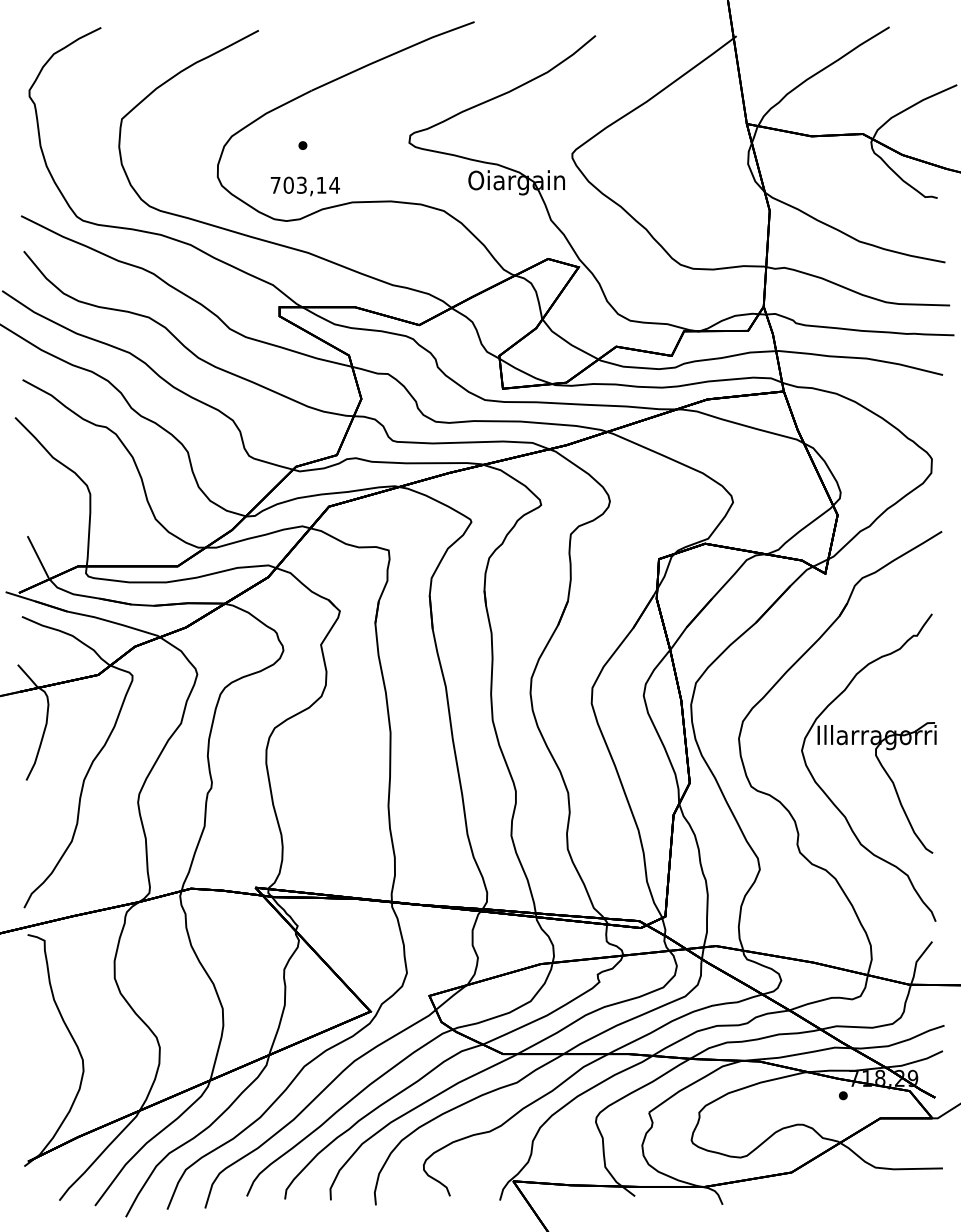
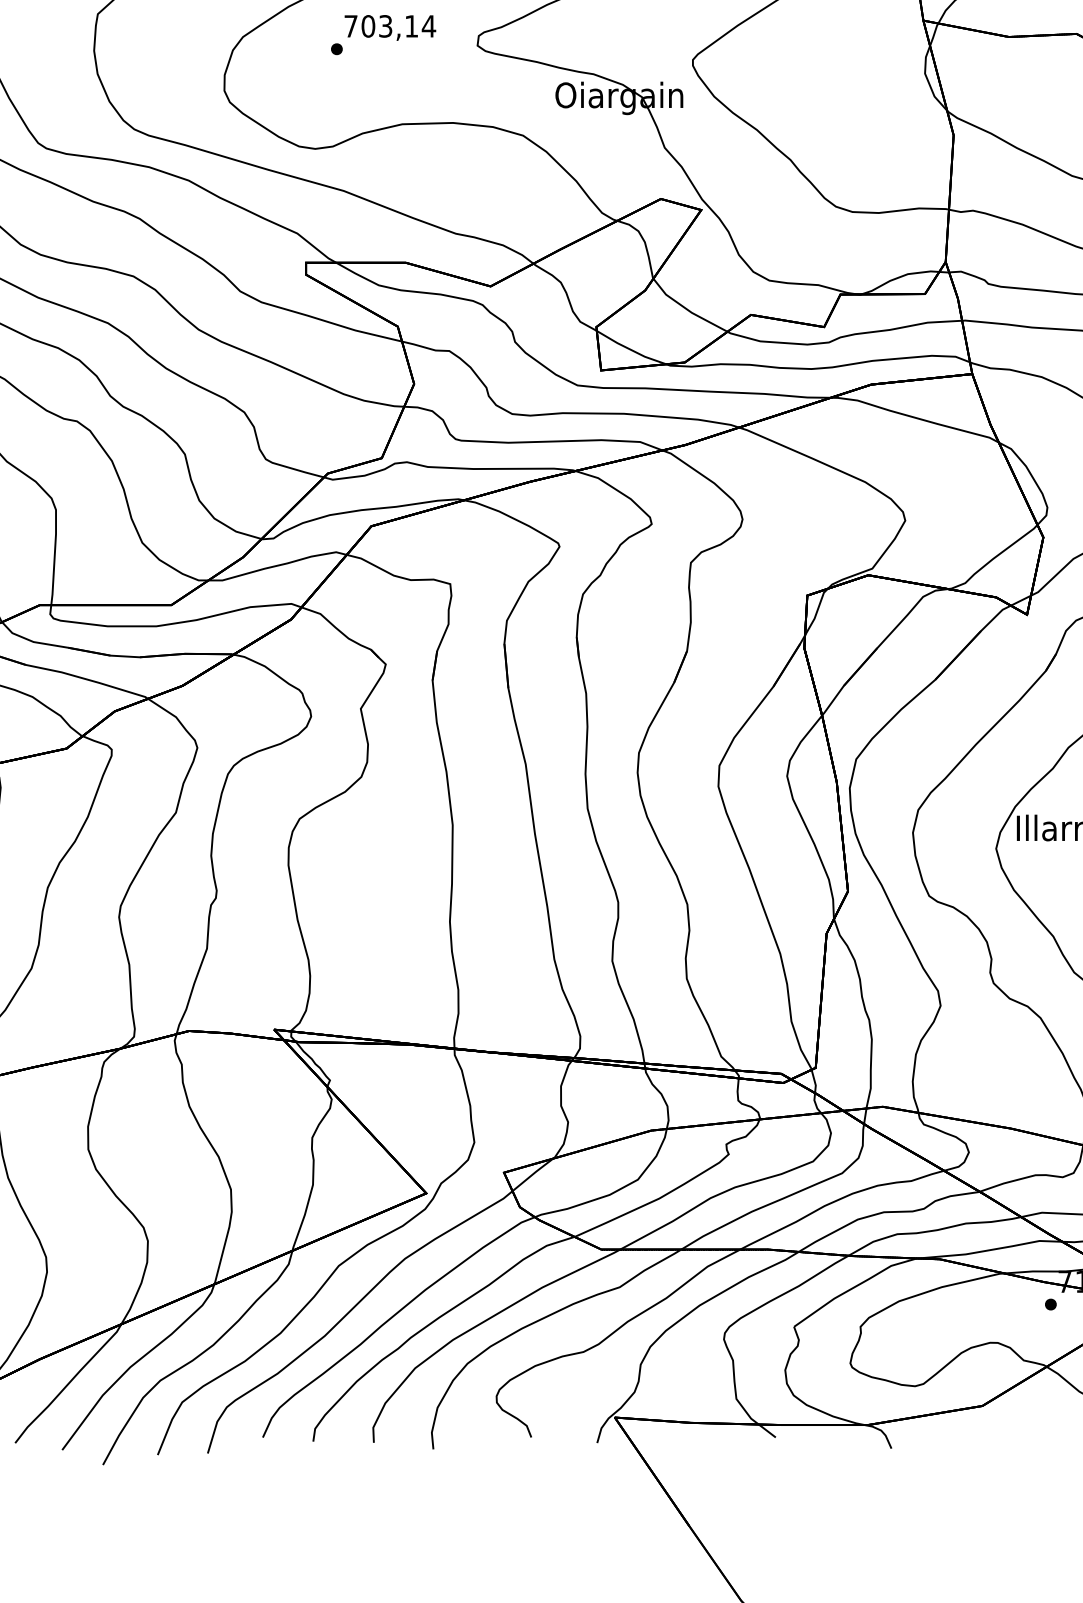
text: (304, 186) -> (389, 27), moved

